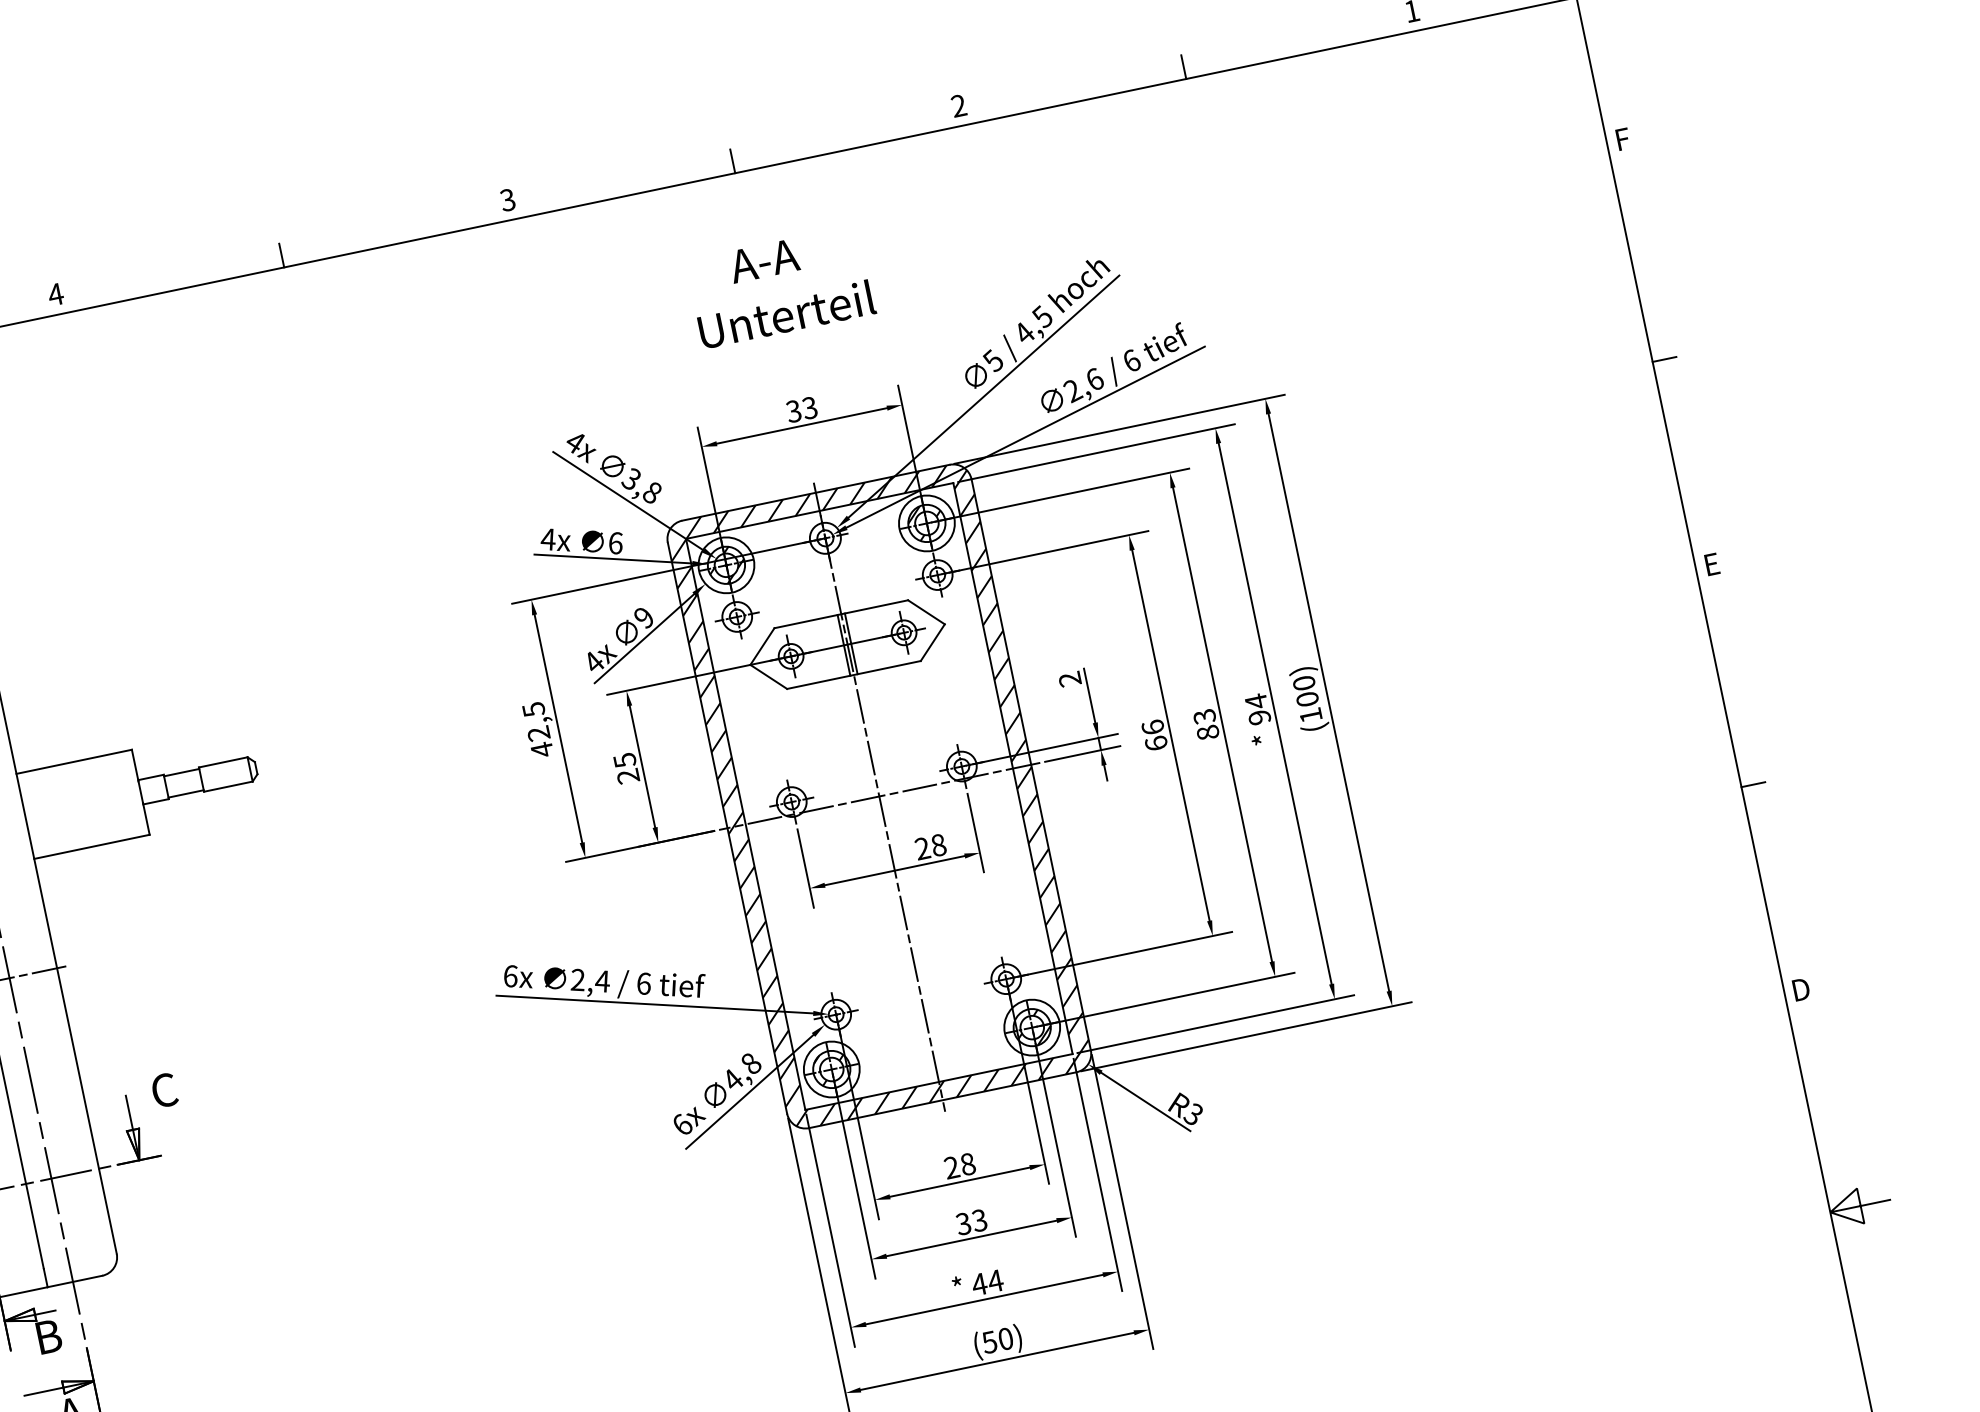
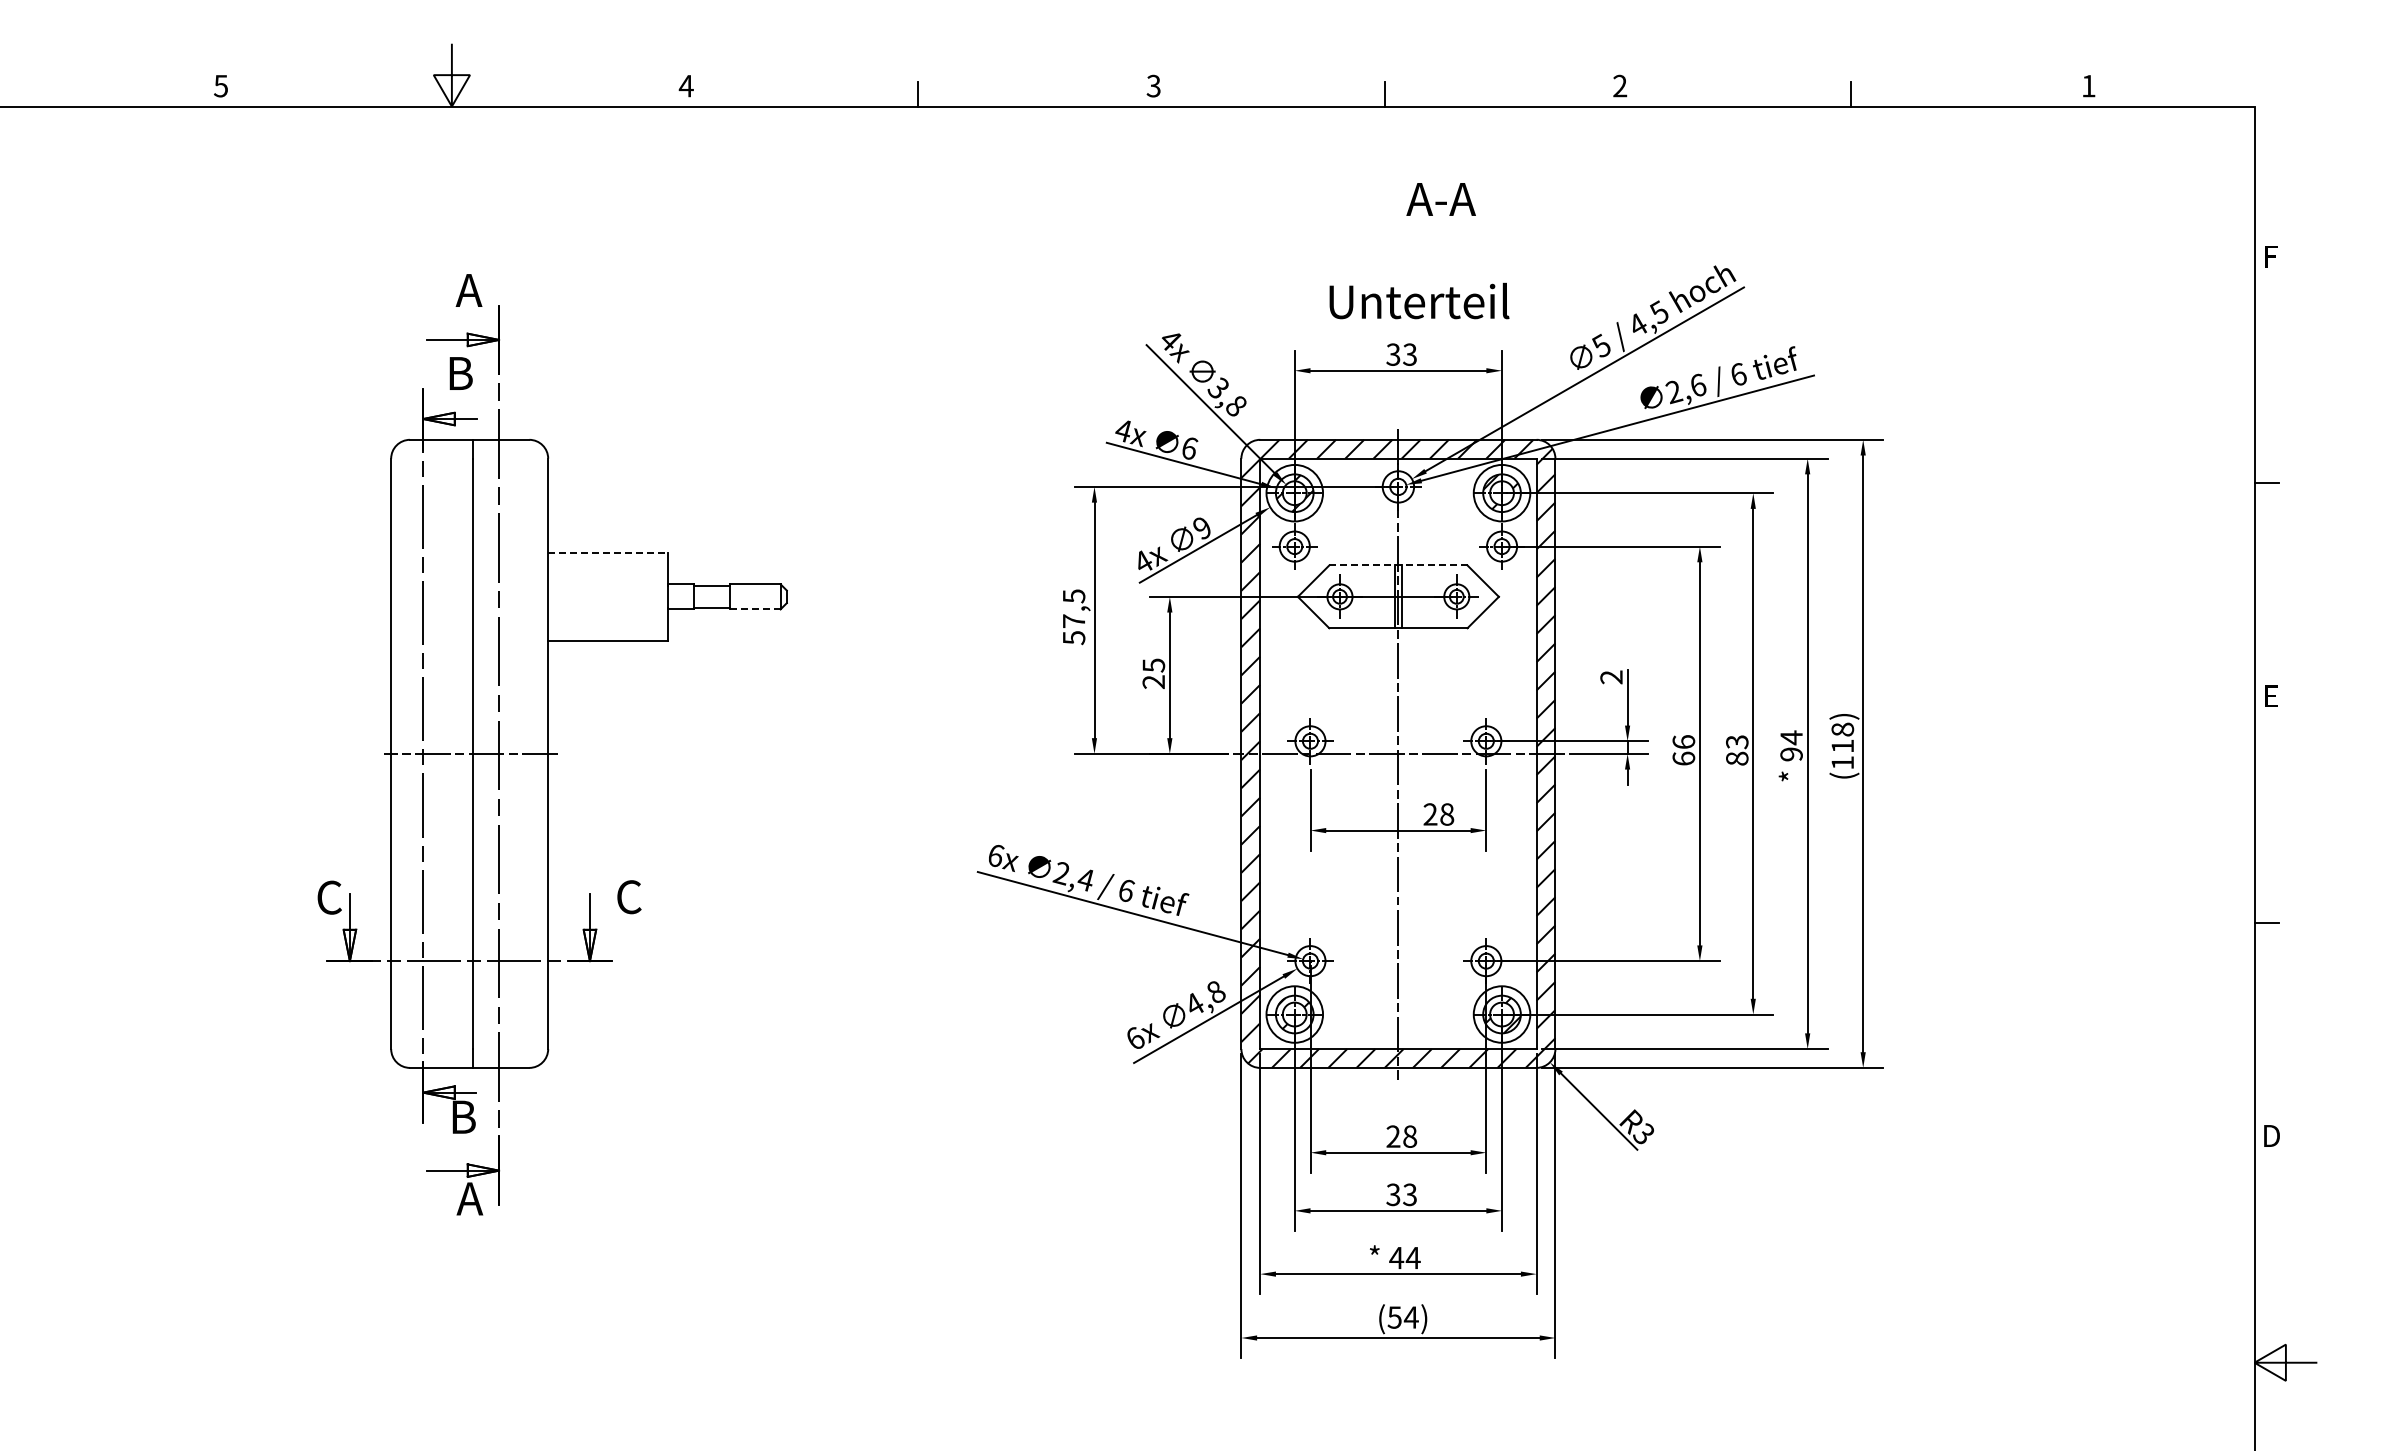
text: (763, 261) -> (1440, 199), moved
text: (786, 313) -> (1419, 300), moved
line: (841, 614) -> (1398, 565), solid -> dashed
text: (1305, 690) -> (1842, 737), (100) -> (118)
text: (539, 741) -> (1073, 629), 42,5 -> 57,5
line: (73, 761) -> (607, 552), solid -> dashed
line: (228, 786) -> (755, 609), solid -> dashed
text: (1004, 1339) -> (1410, 1317), (50) -> (54)

